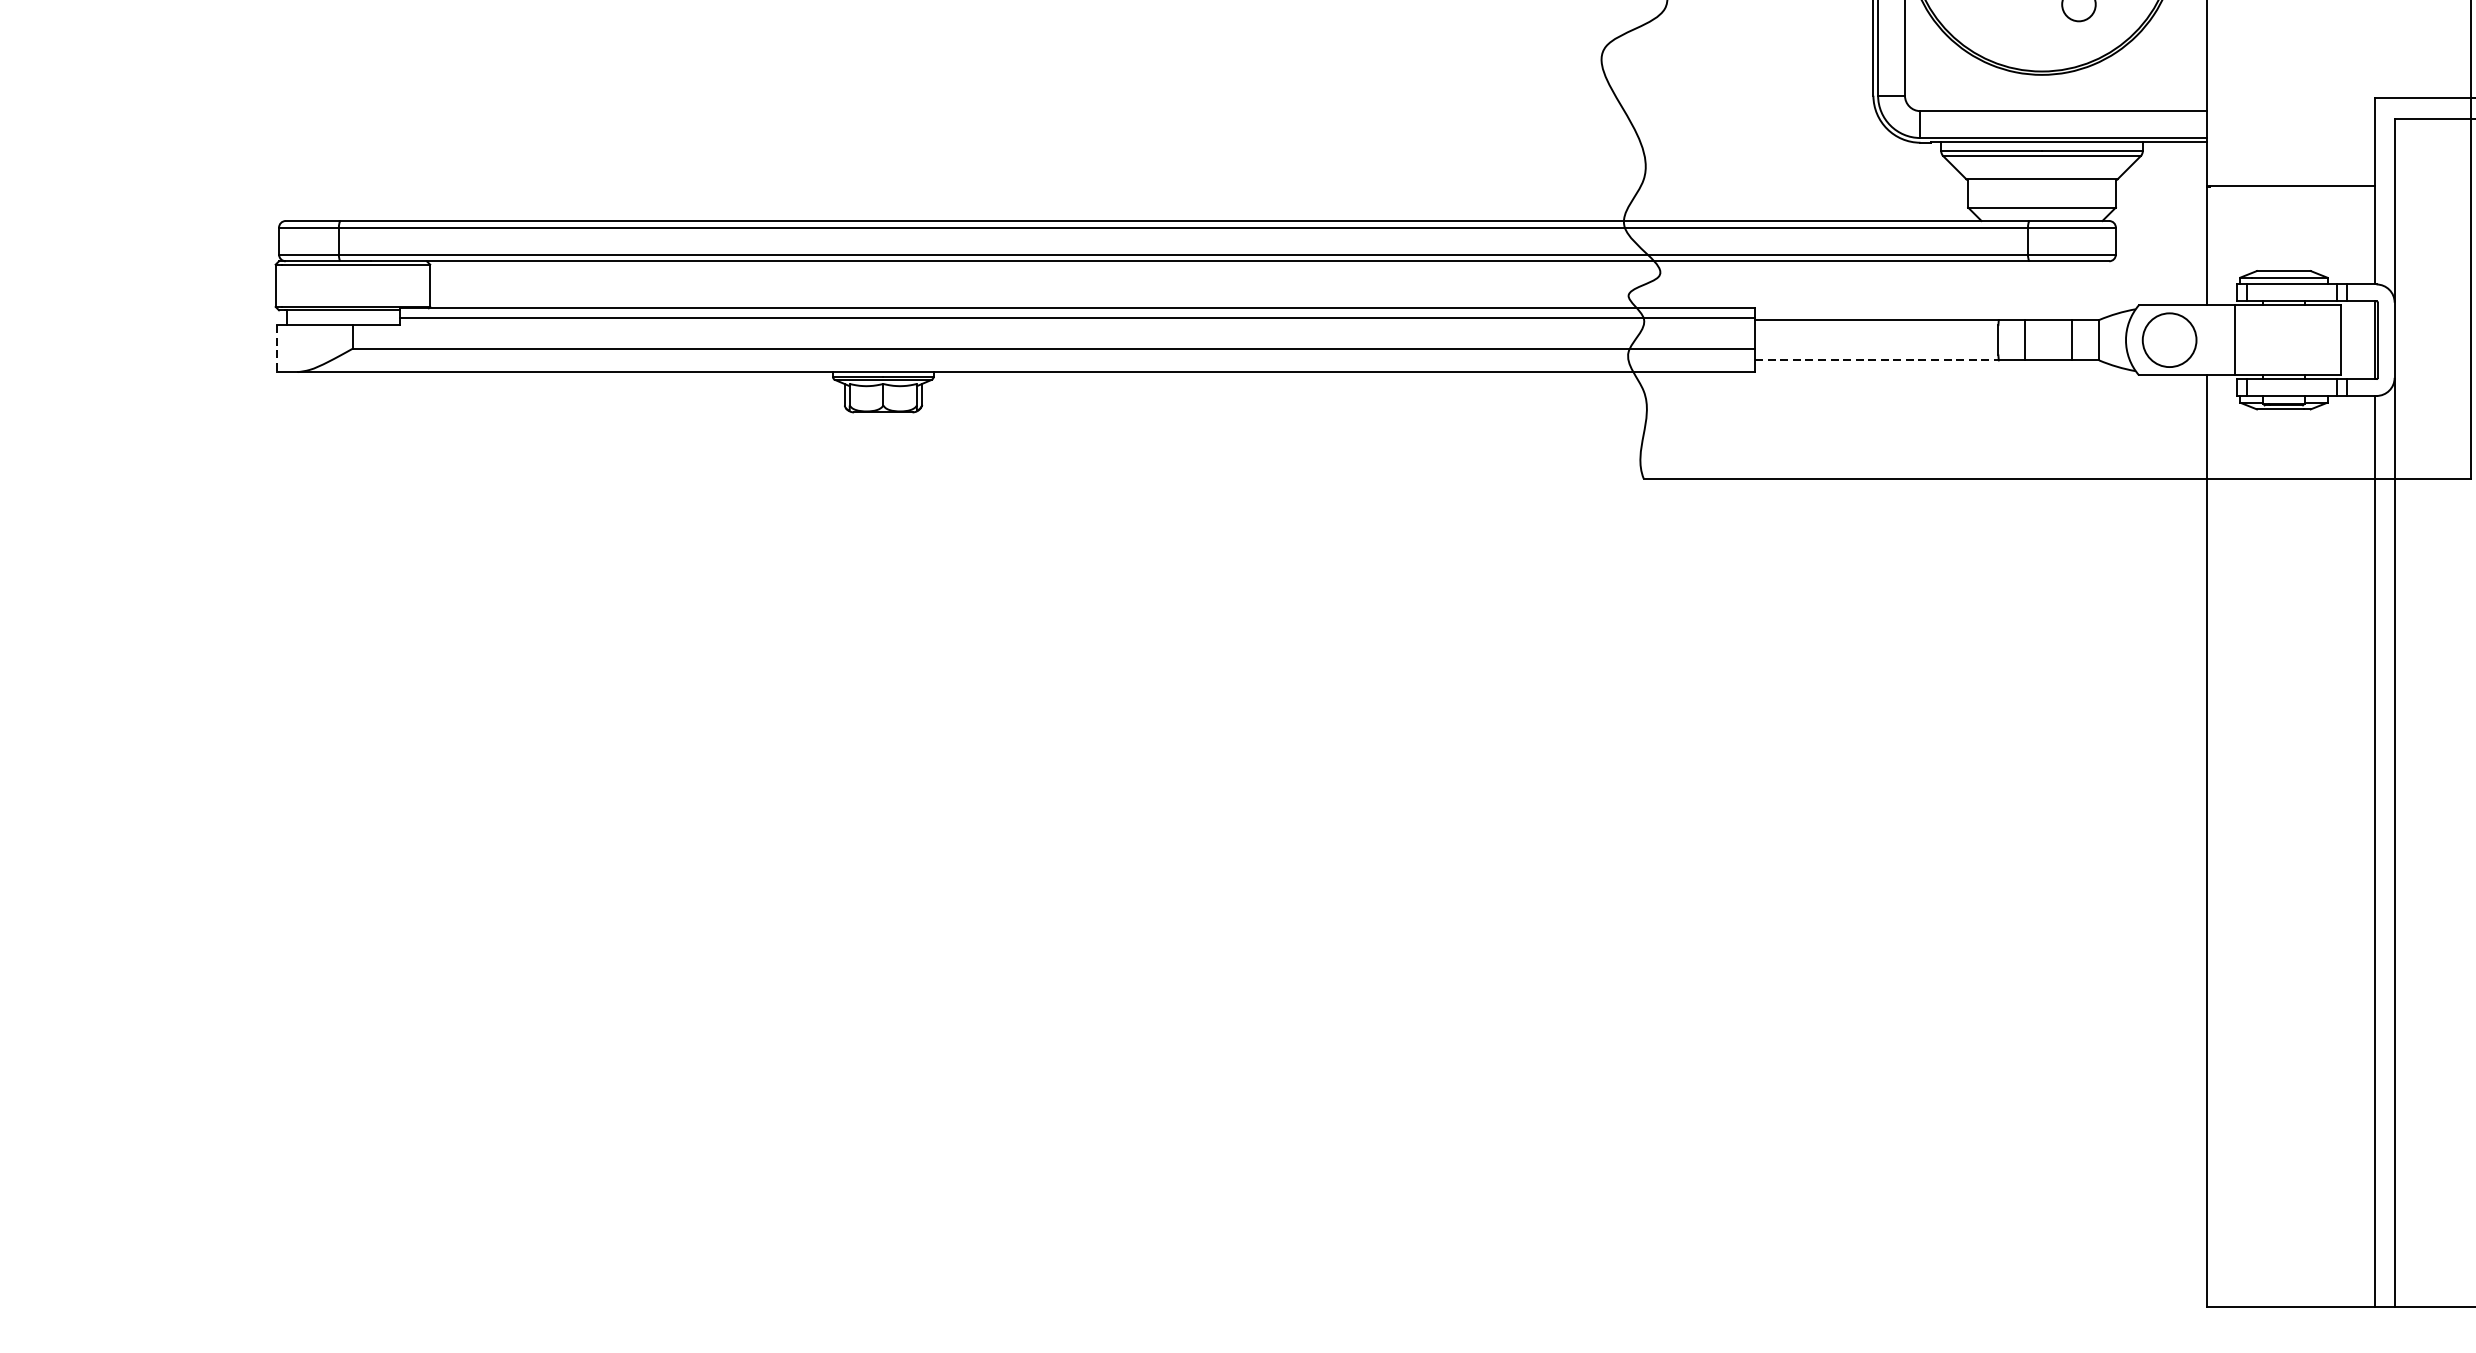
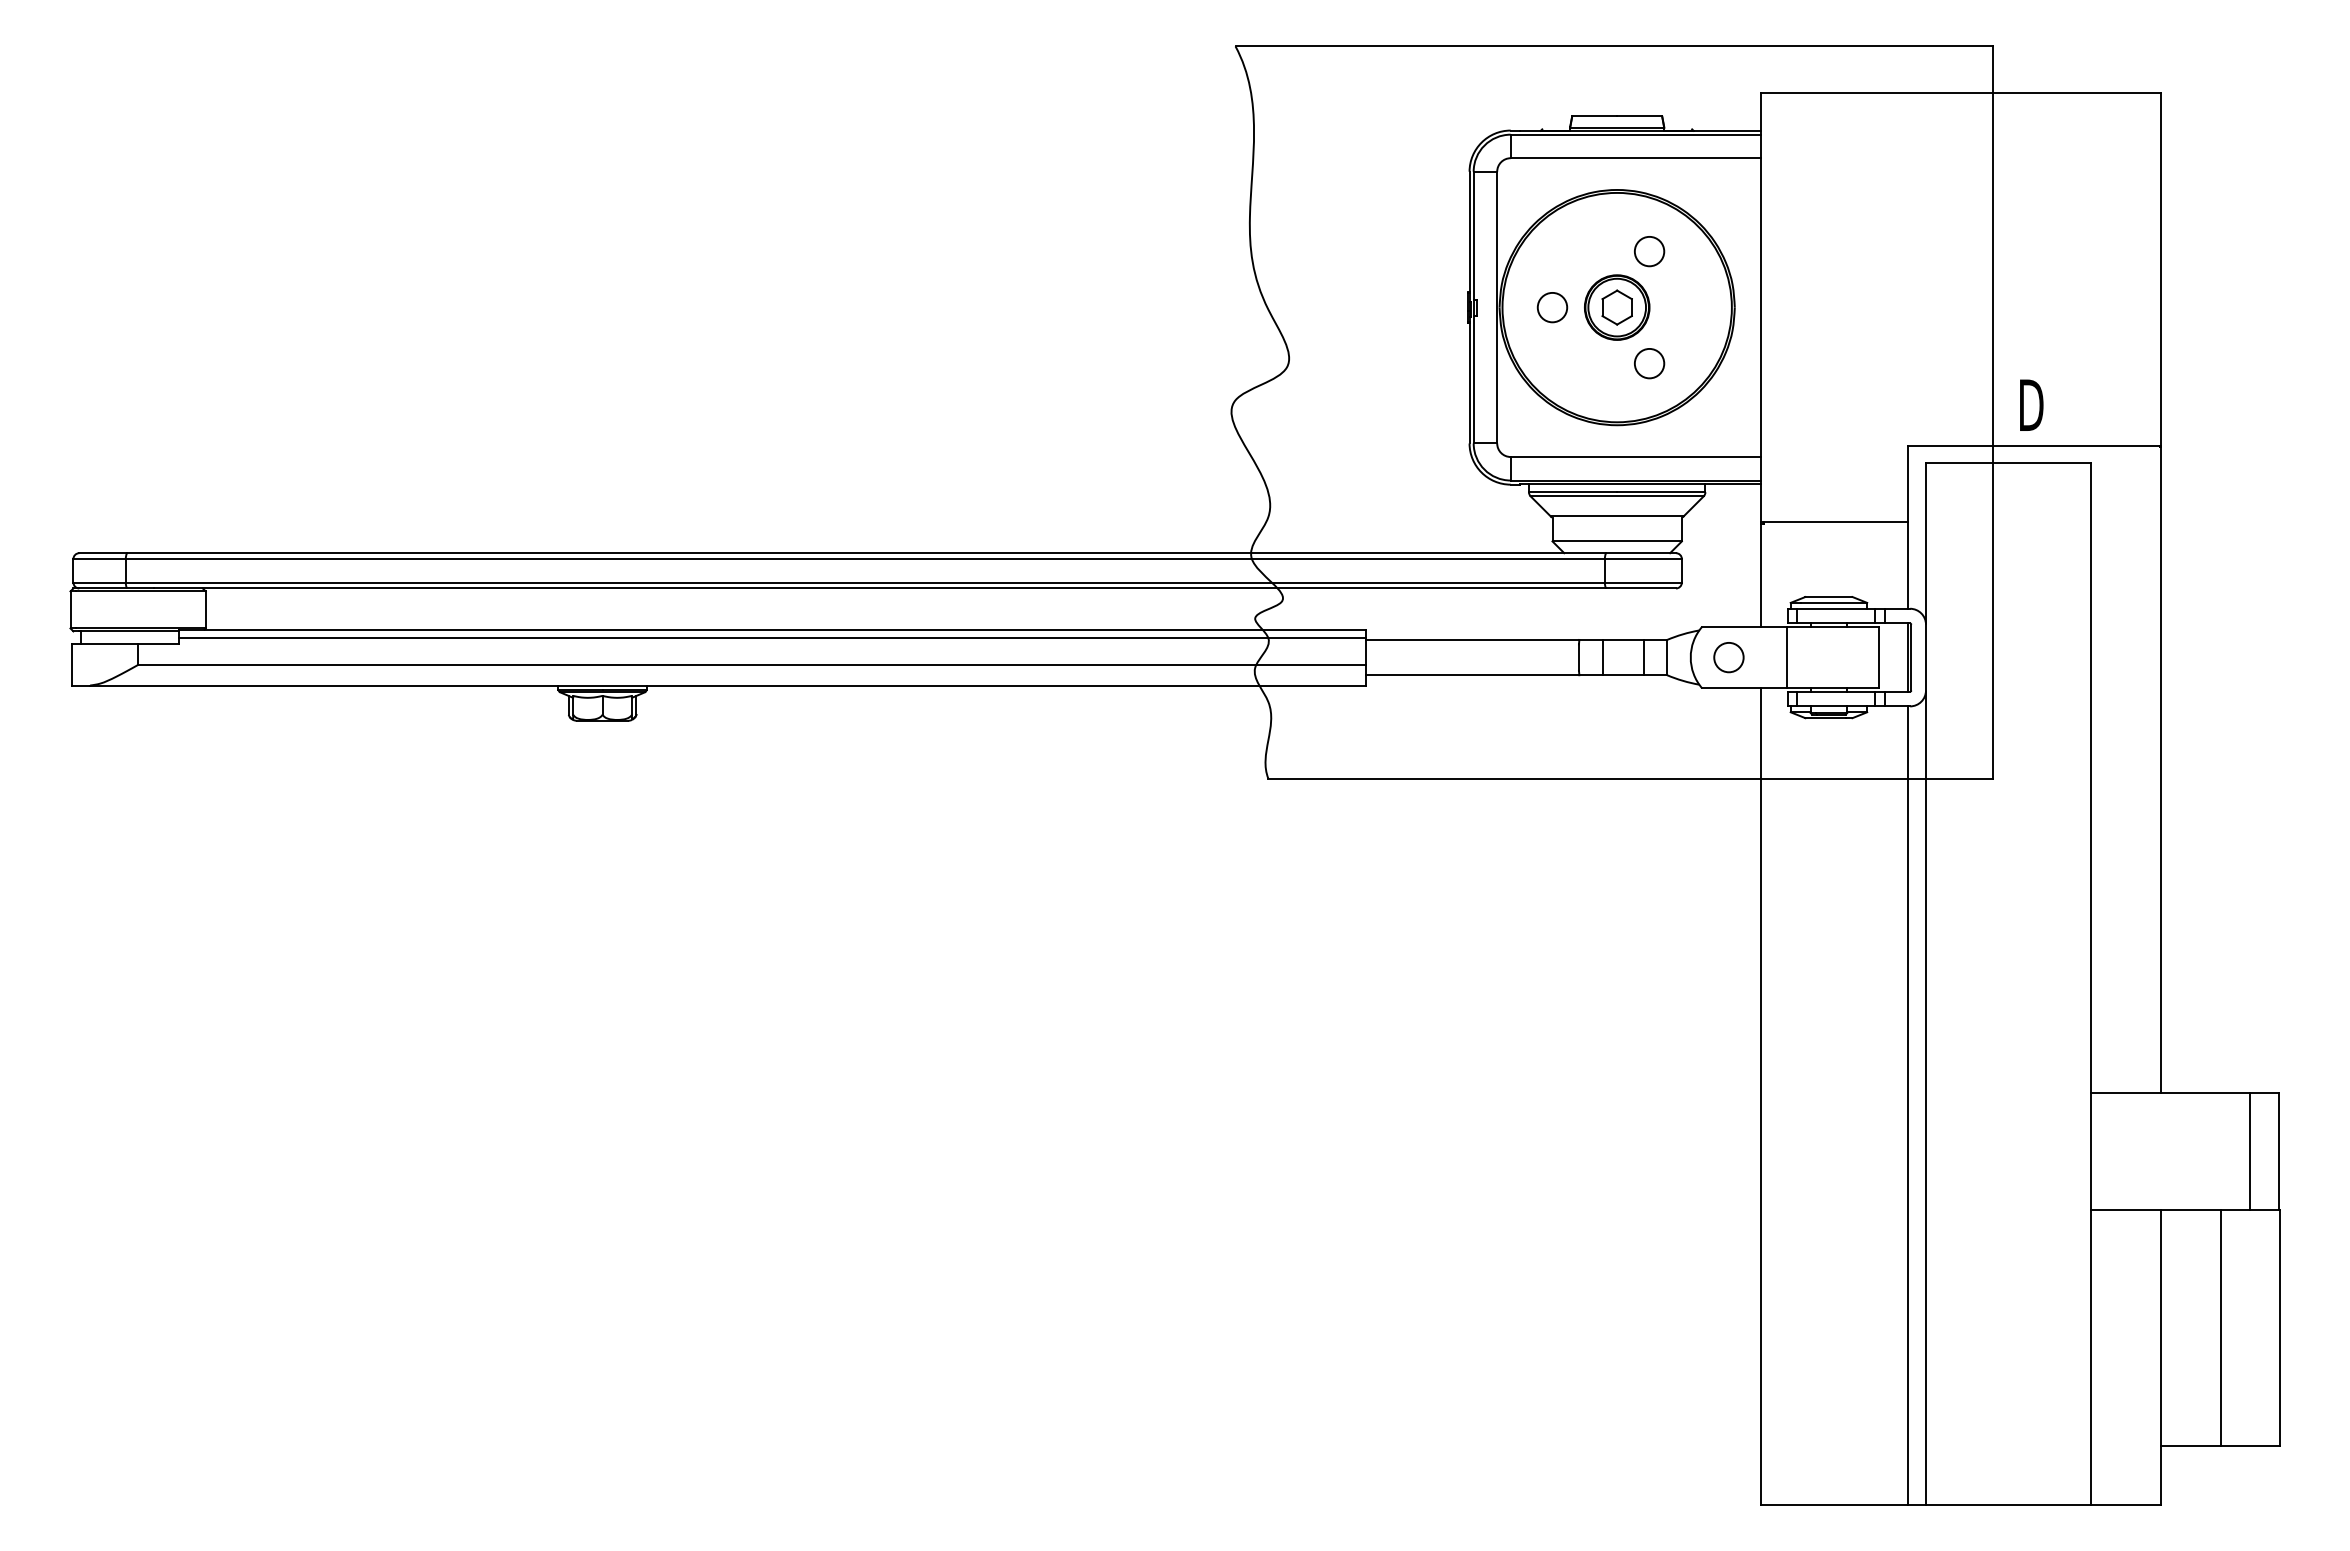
circle: (2169, 340) -> (1728, 657), size x0.62
line: (276, 348) -> (71, 664), dashed -> solid
line: (1876, 360) -> (1472, 675), dashed -> solid

